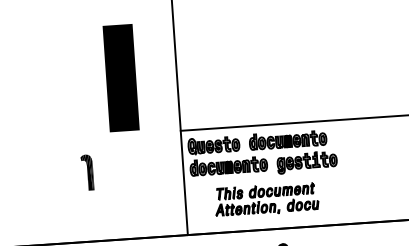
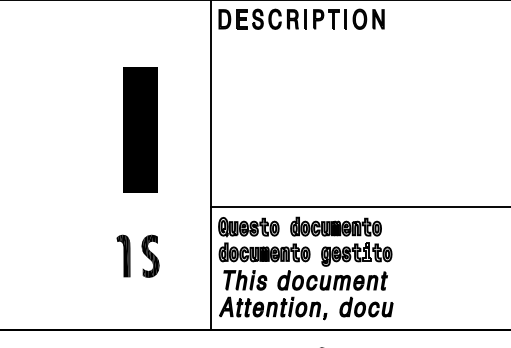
part: (121, 77) -> (140, 129), moved
part: (87, 172) -> (123, 255), moved
part: (131, 175) -> (150, 255), added
part: (266, 200) -> (306, 295), size x1.43

